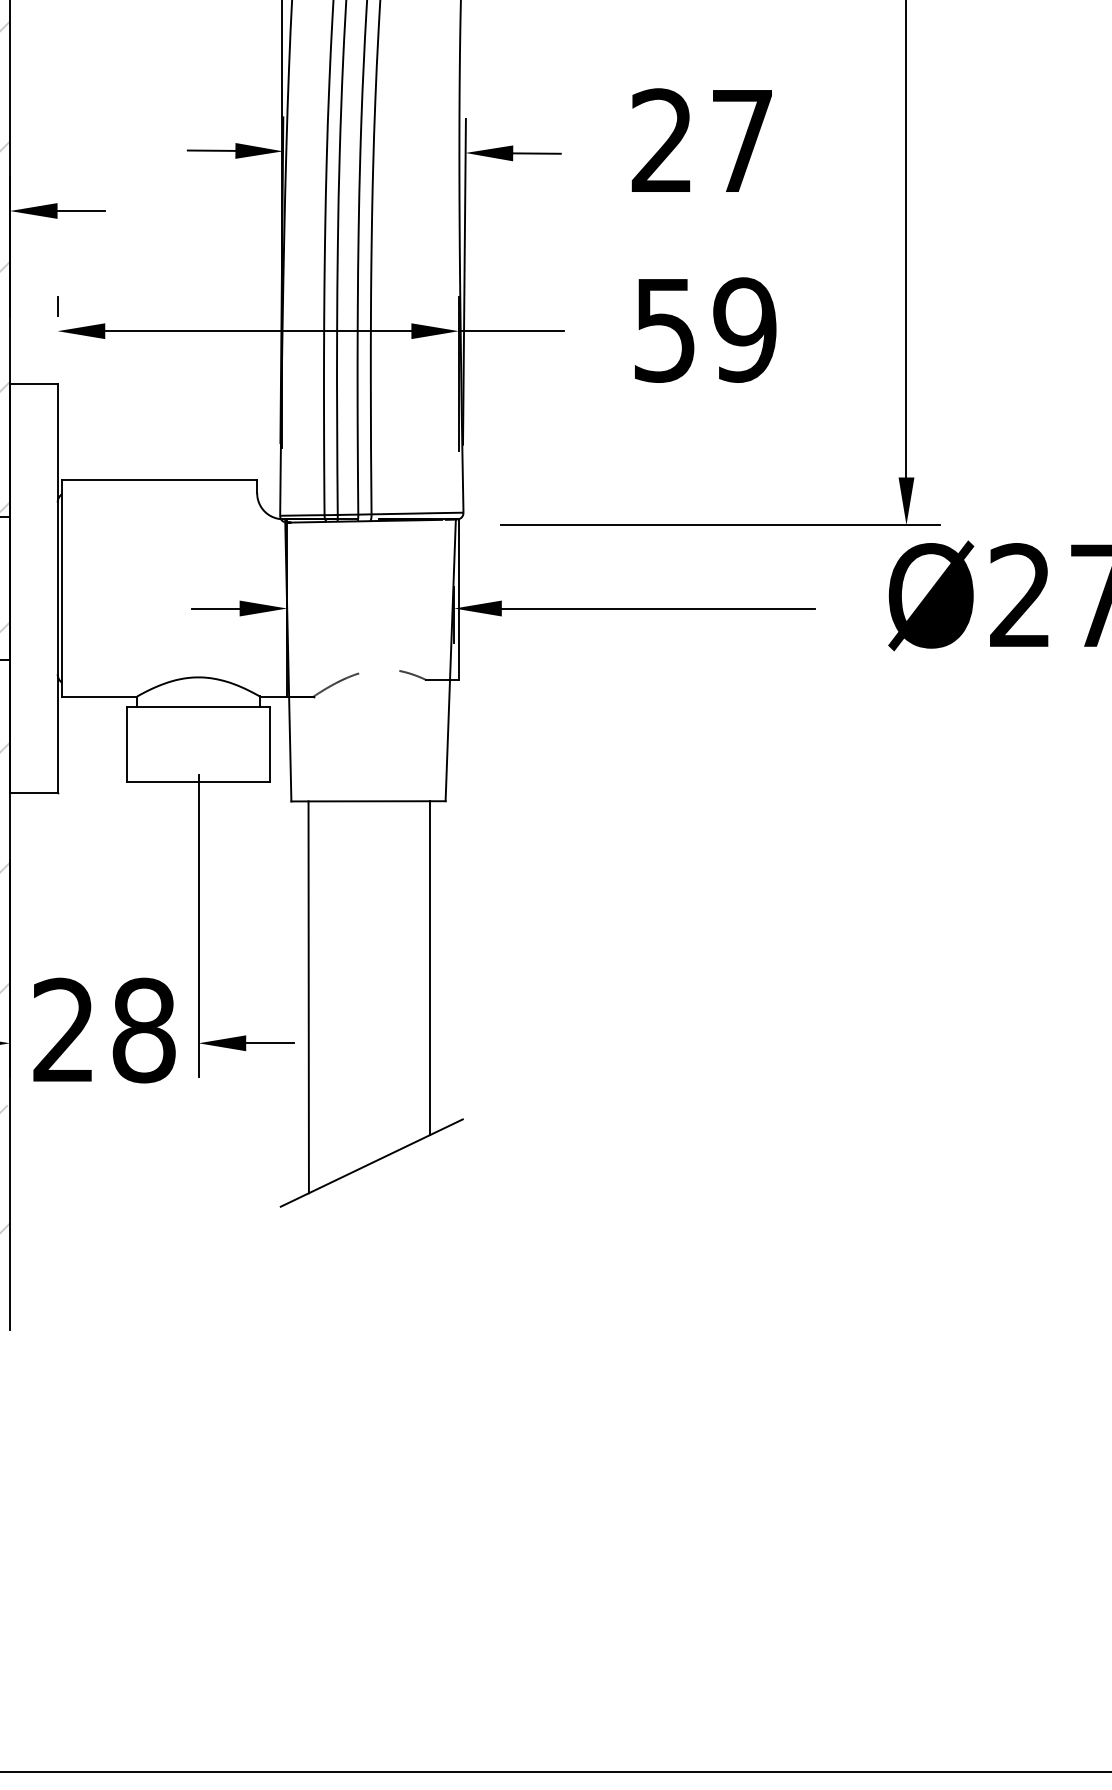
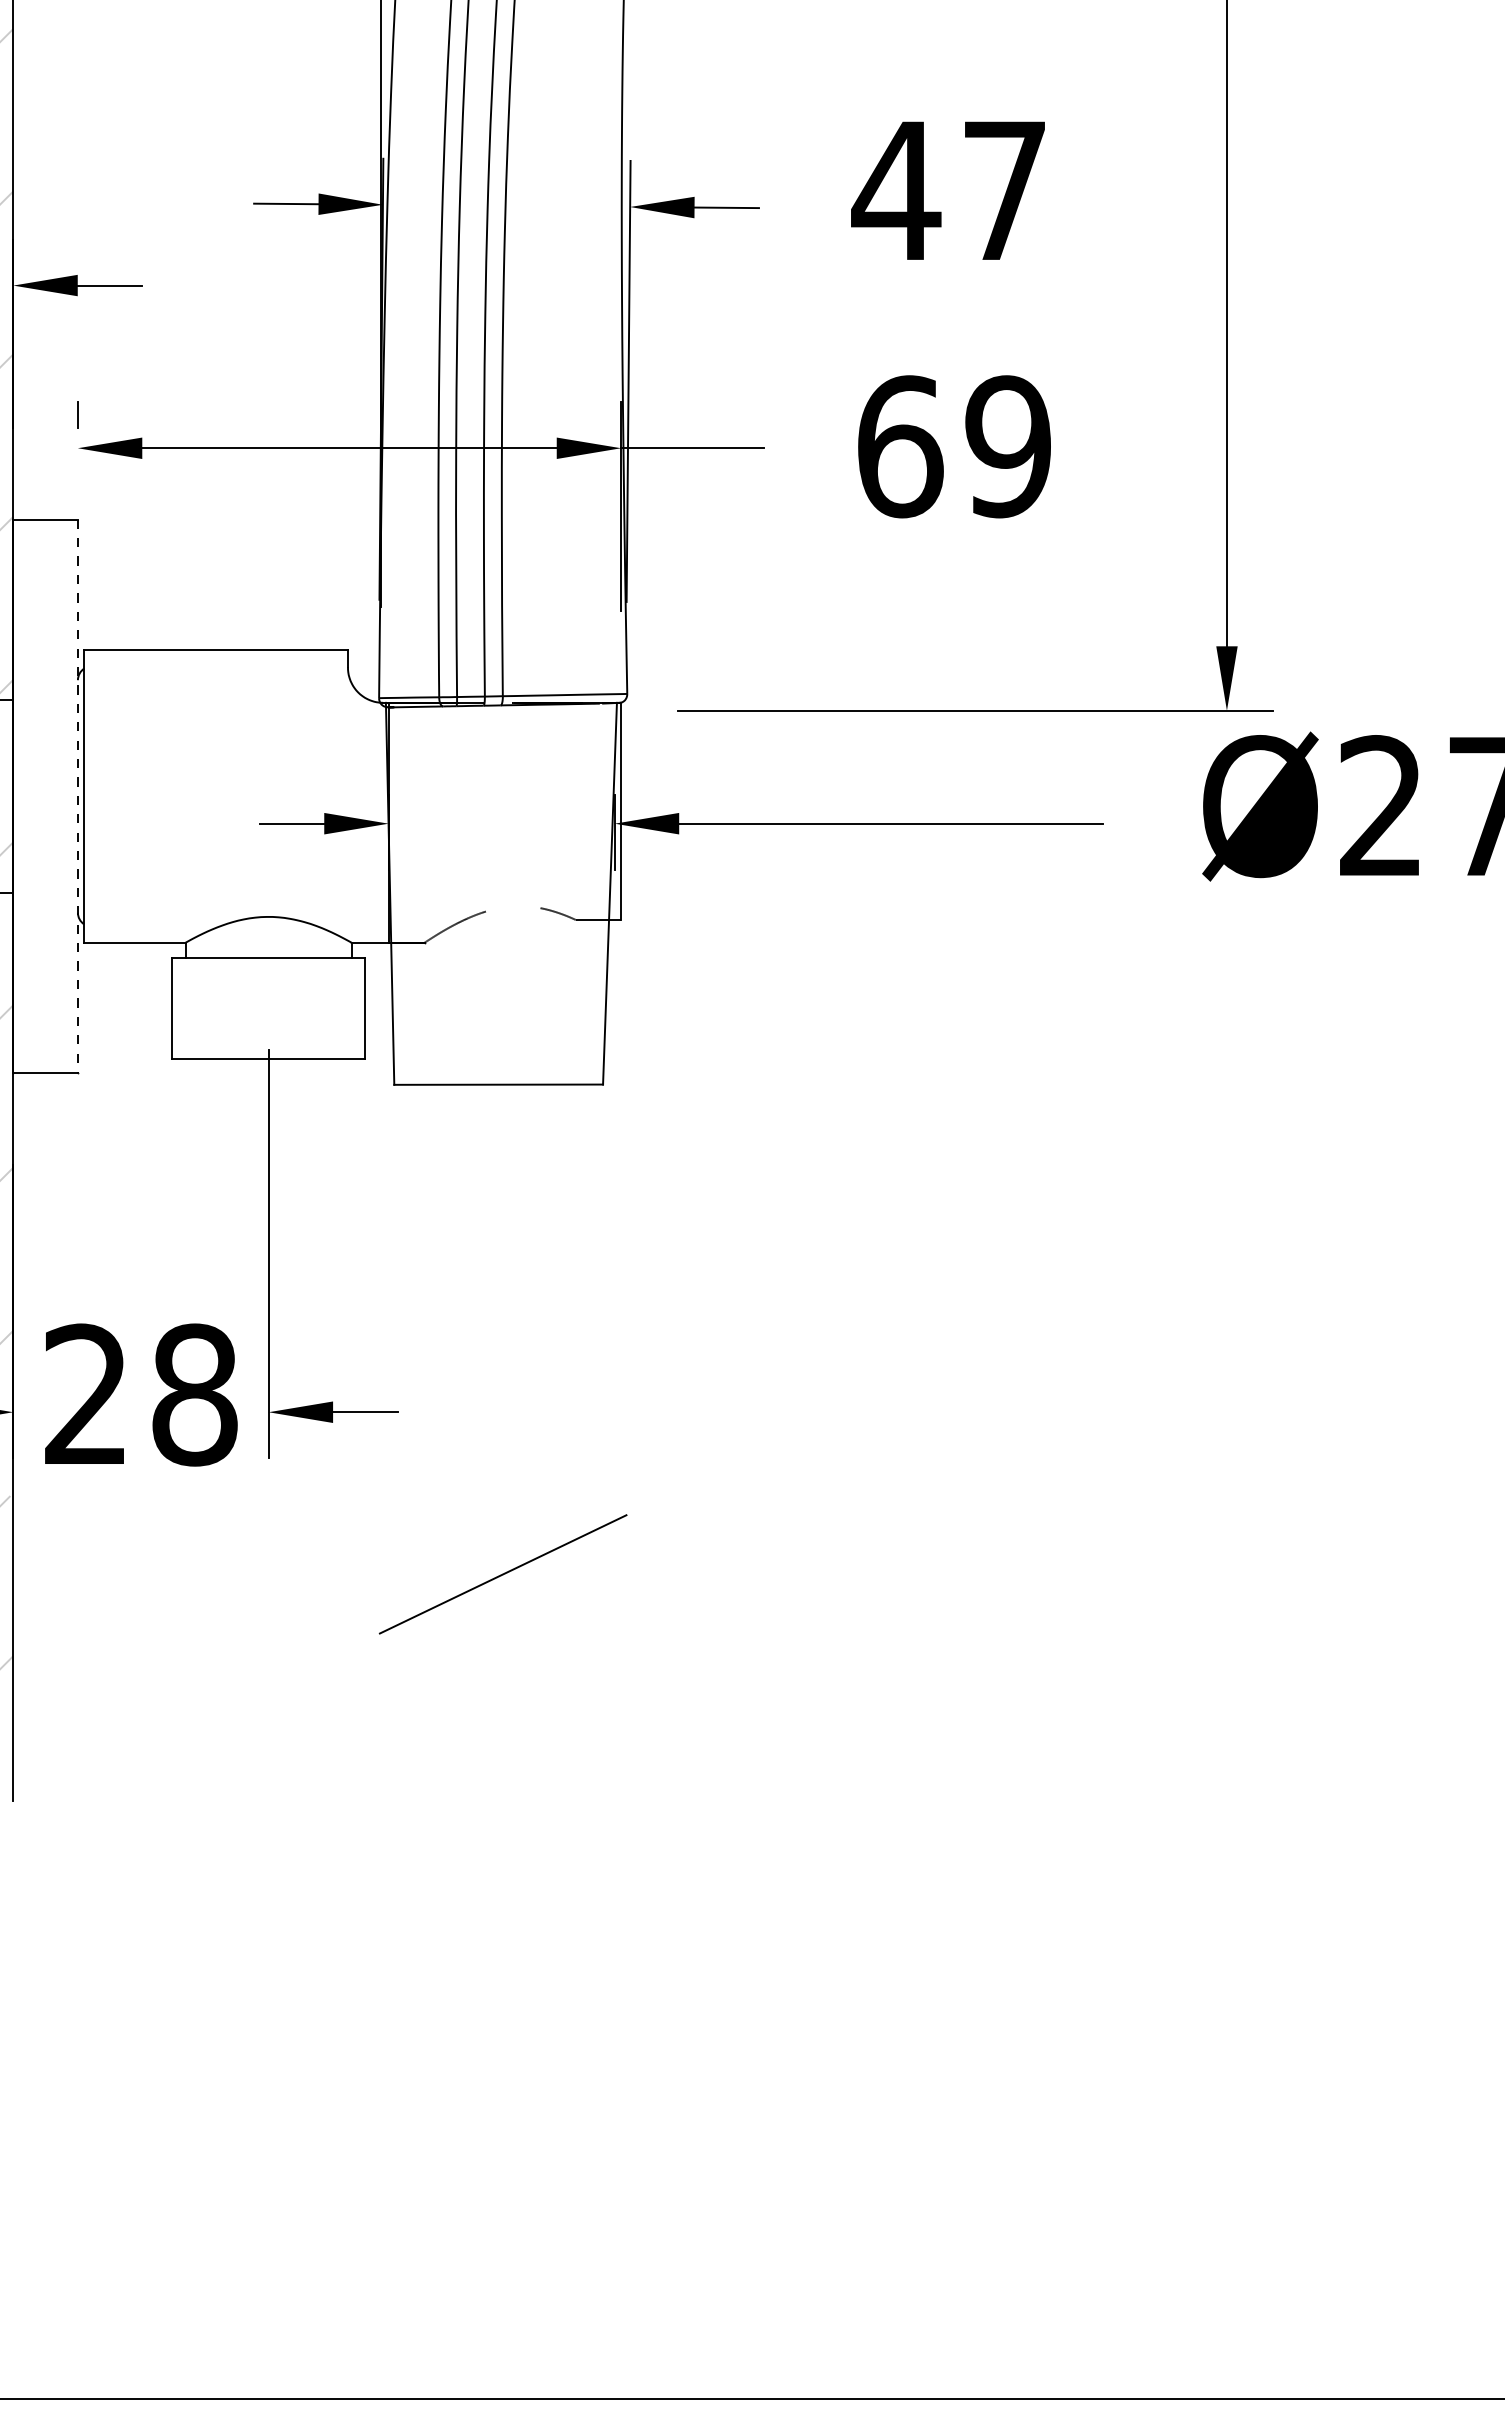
text: (662, 140) -> (896, 189), 27 -> 47
text: (665, 329) -> (900, 446), 59 -> 69
line: (57, 588) -> (77, 796), solid -> dashed
line: (429, 968) -> (581, 1310), removed
line: (308, 996) -> (417, 1349), removed

